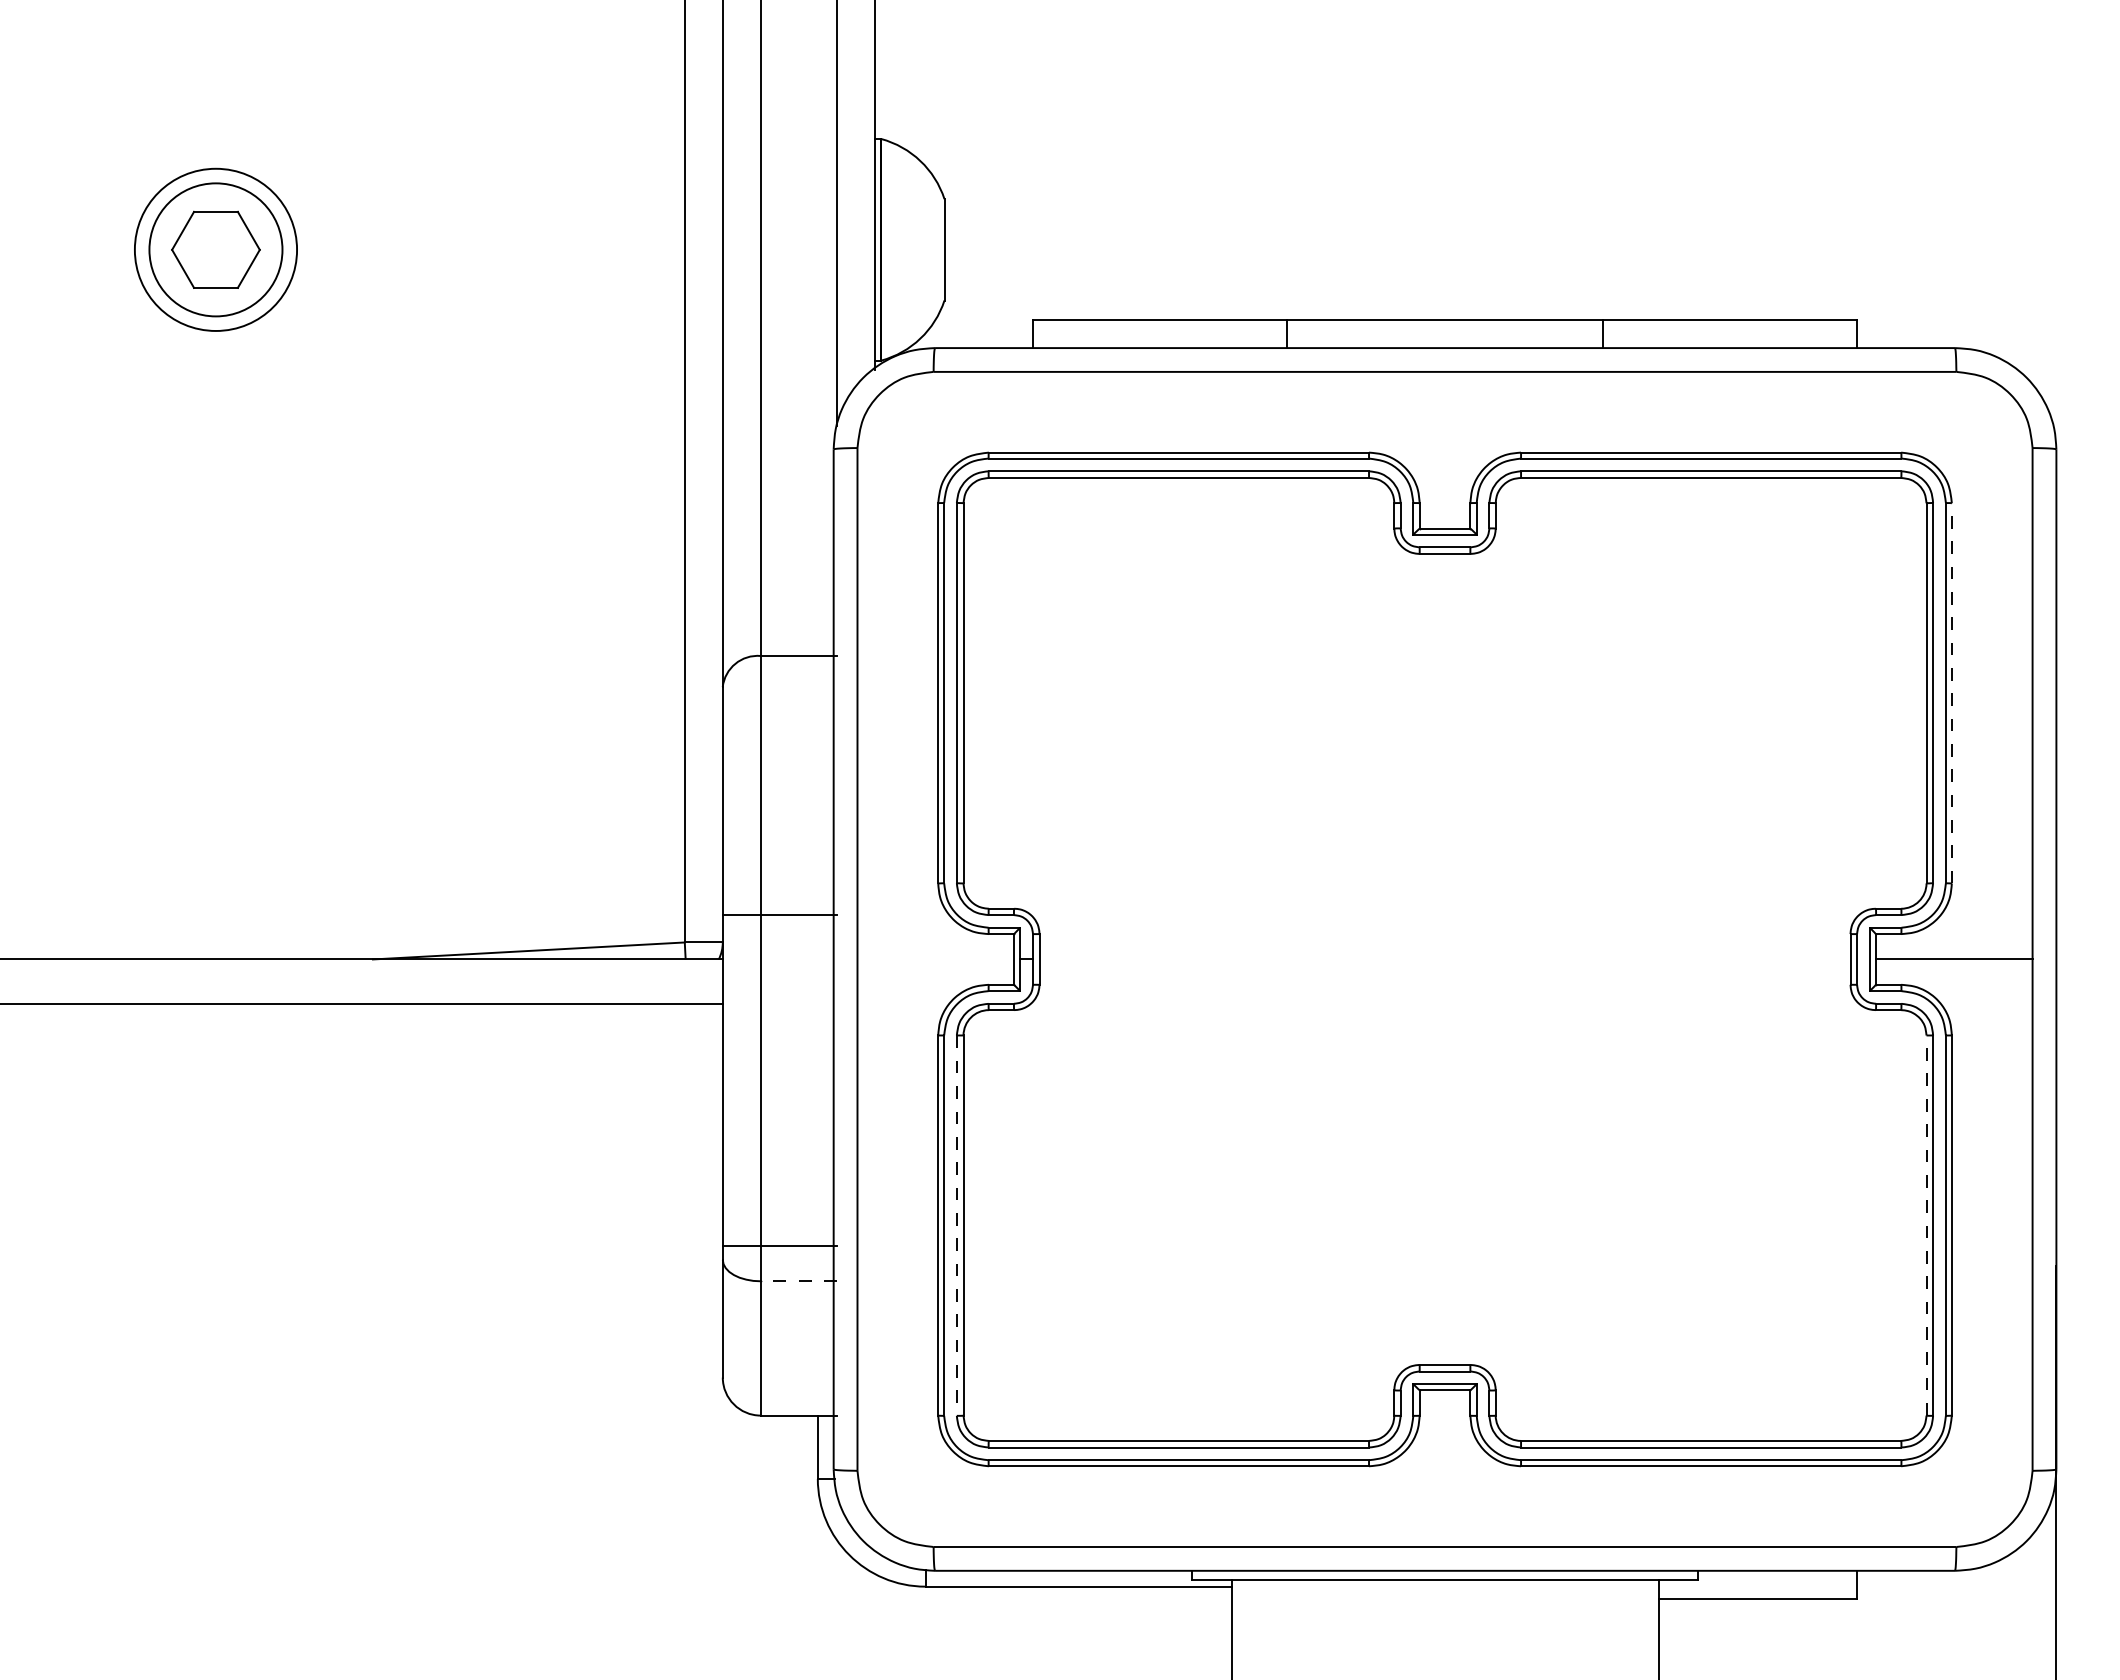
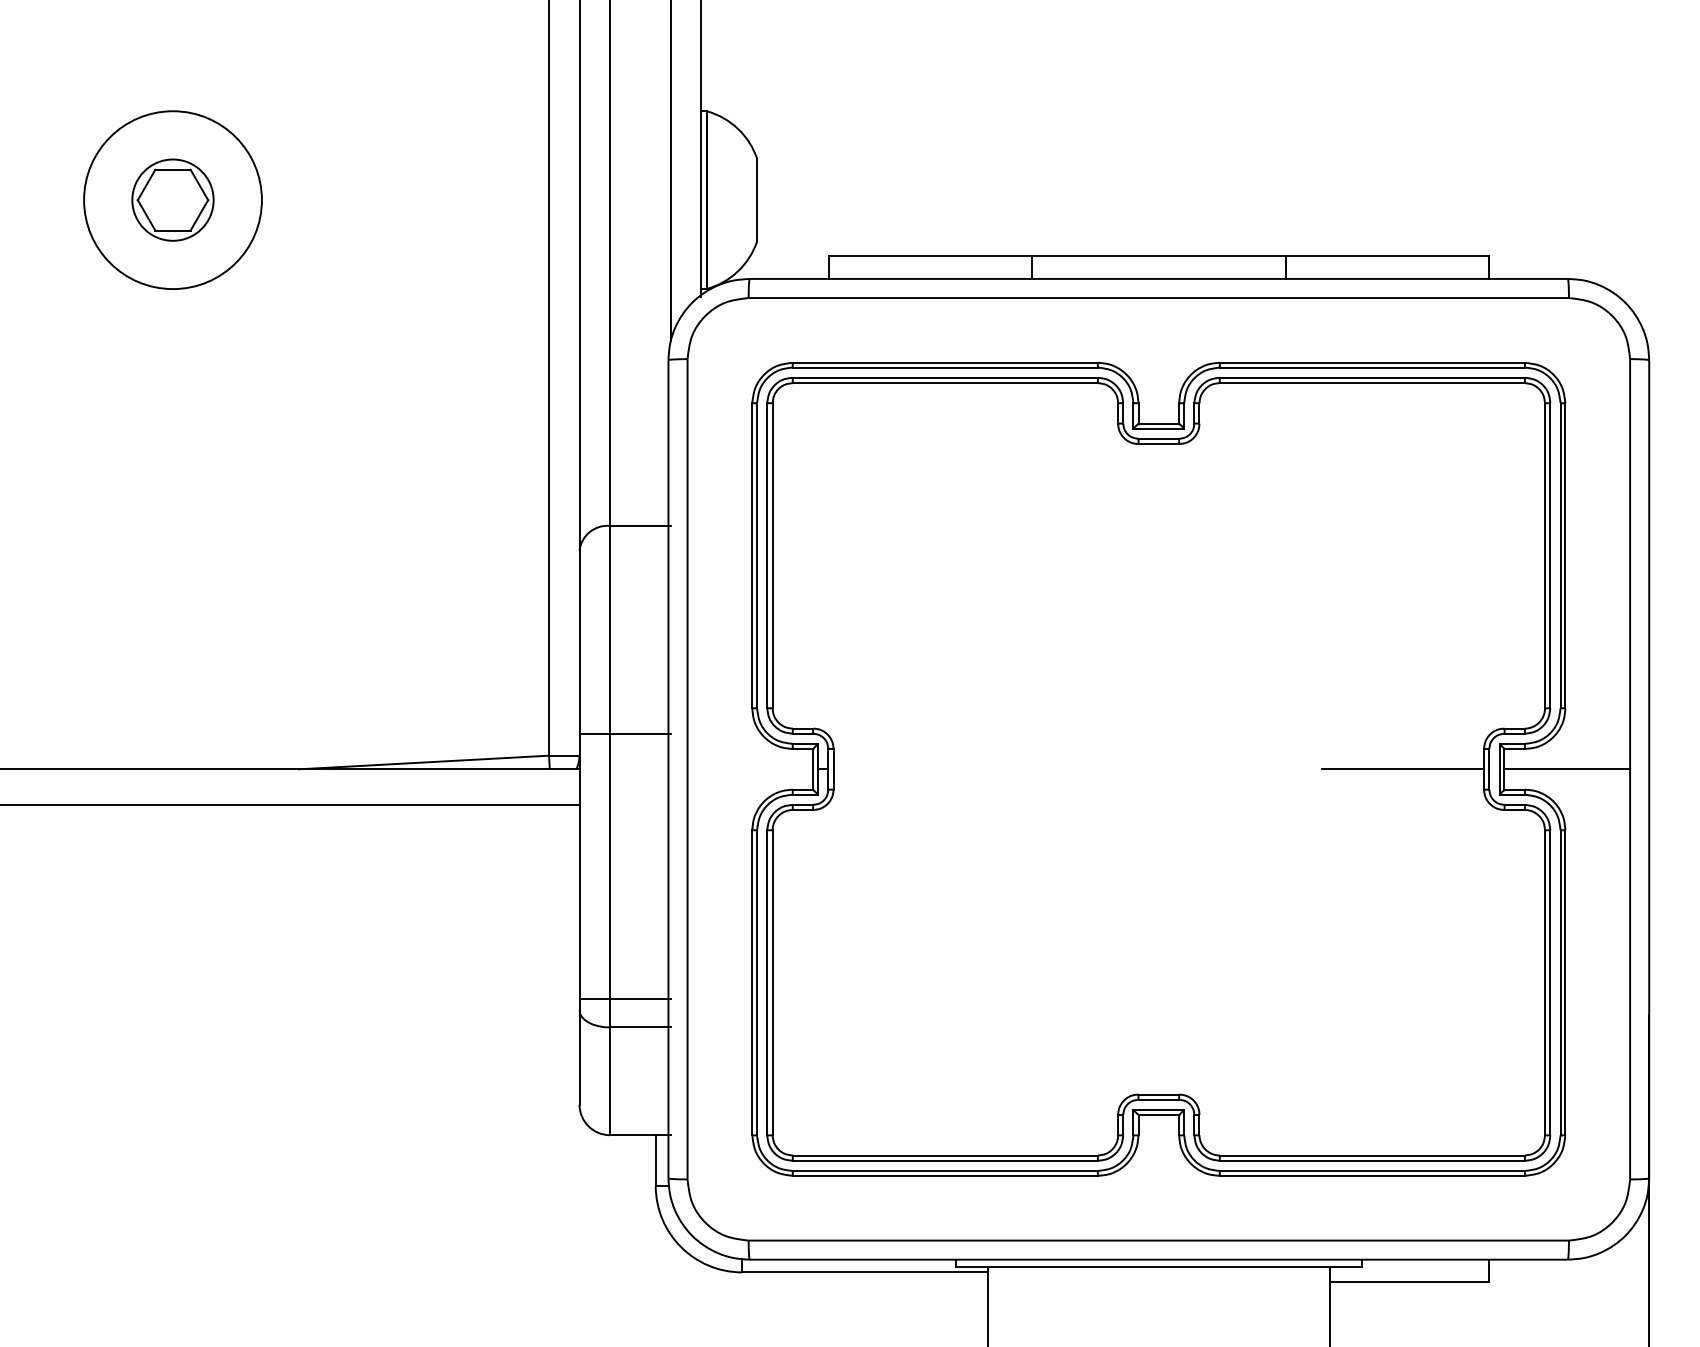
circle: (215, 249) -> (172, 199), size x0.62
circle: (215, 249) -> (172, 199), size x1.67
line: (1951, 692) -> (1565, 555), dashed -> solid
line: (1749, 959) -> (1403, 769), added
line: (1926, 1225) -> (1545, 982), dashed -> solid
line: (956, 1226) -> (766, 983), dashed -> solid
line: (798, 1281) -> (640, 1027), dashed -> solid

